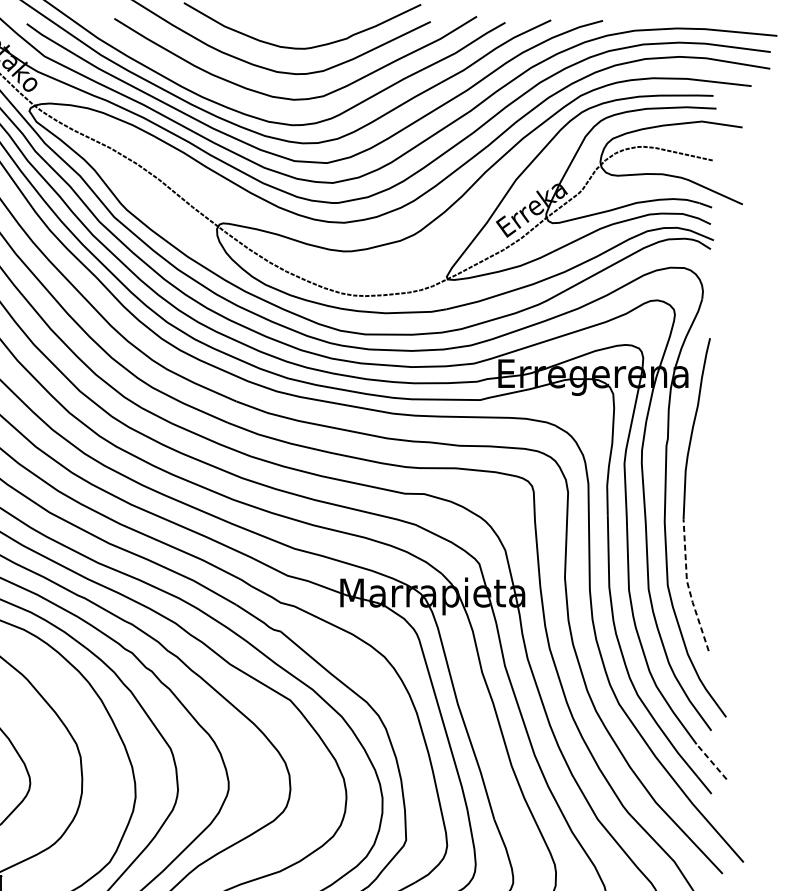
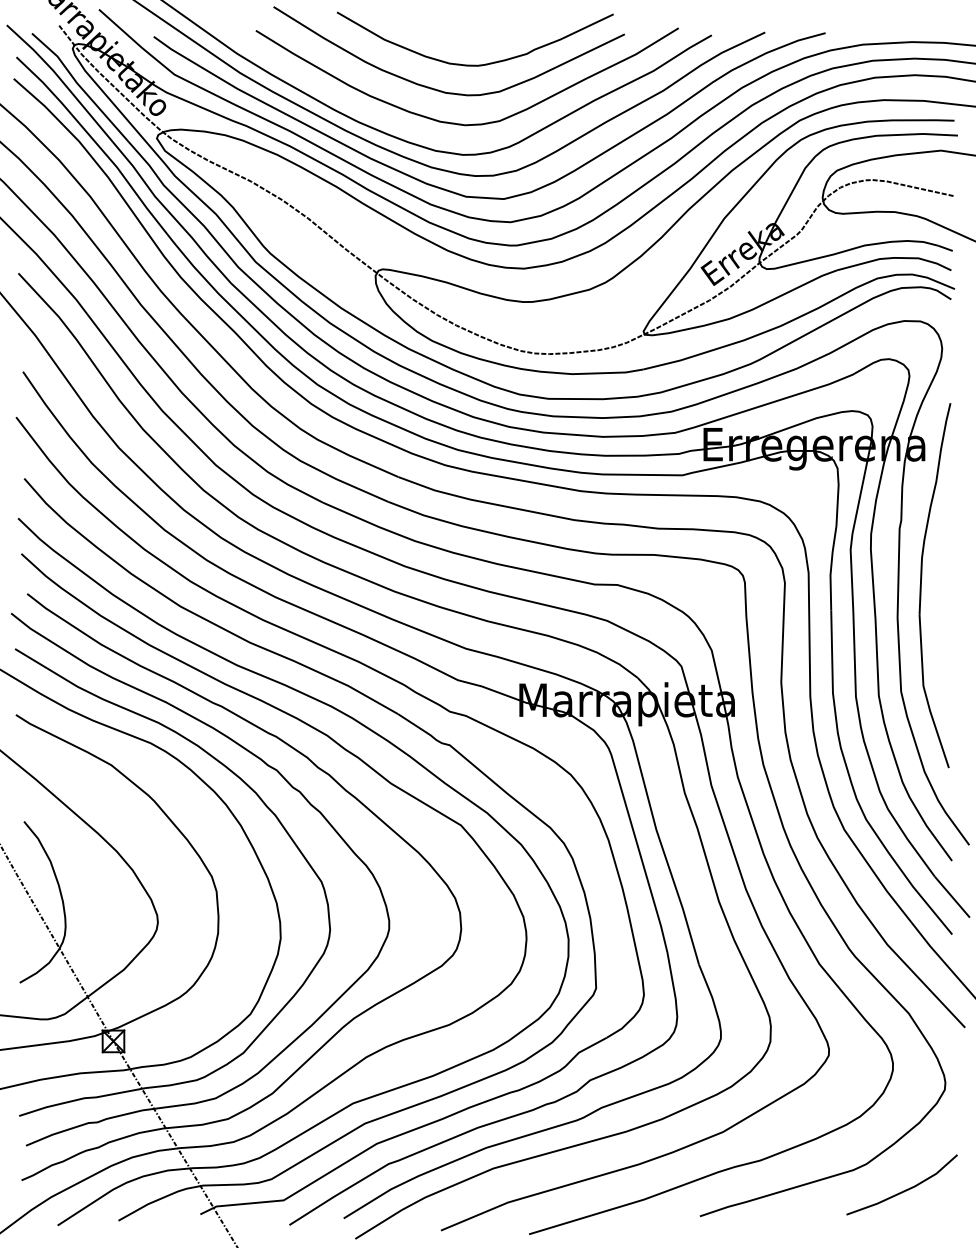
line: (688, 586) -> (925, 692), dashed -> solid
line: (711, 762) -> (952, 897), dashed -> solid

